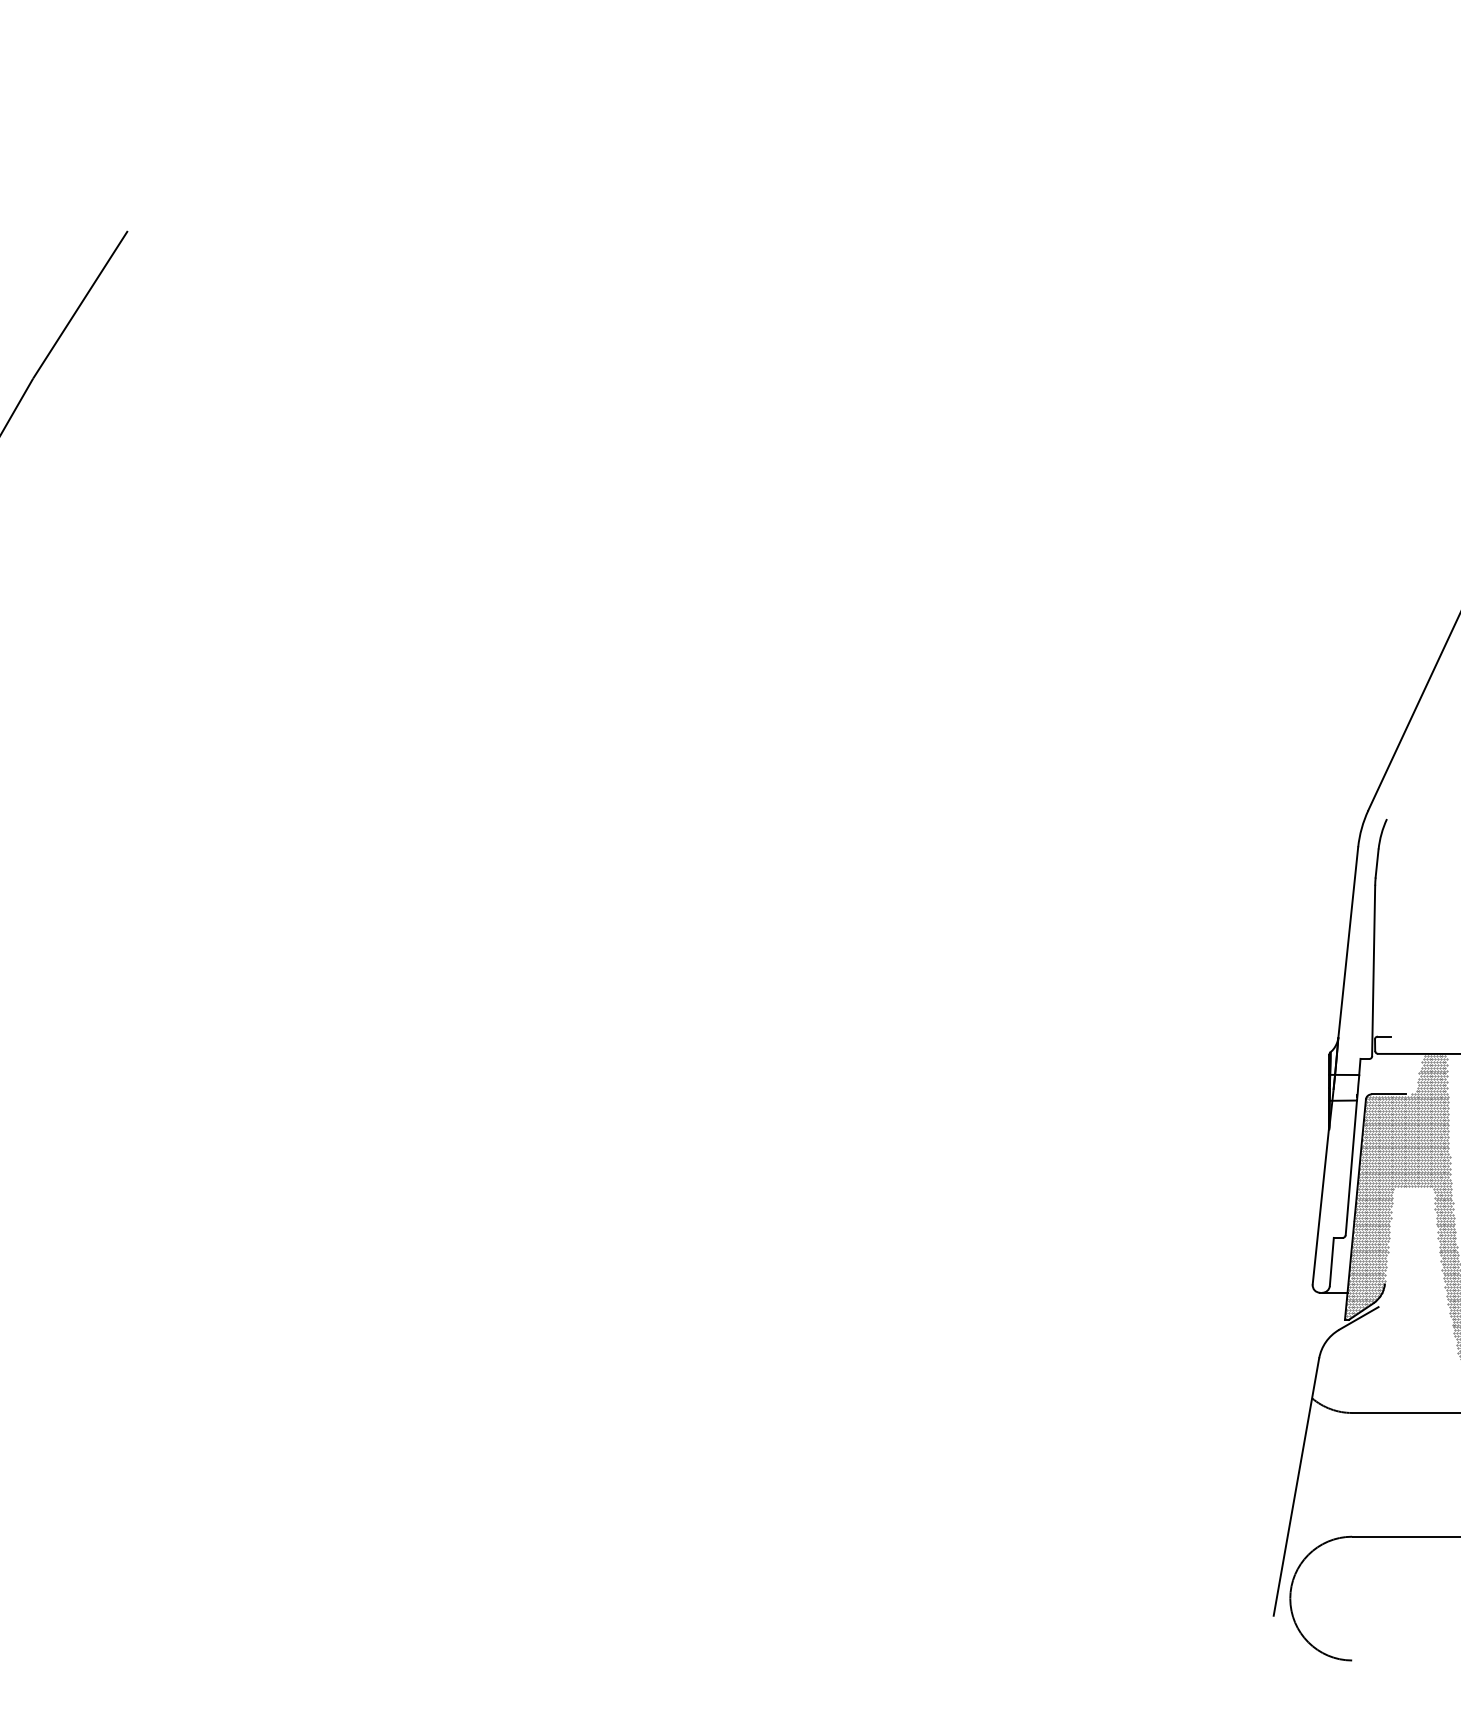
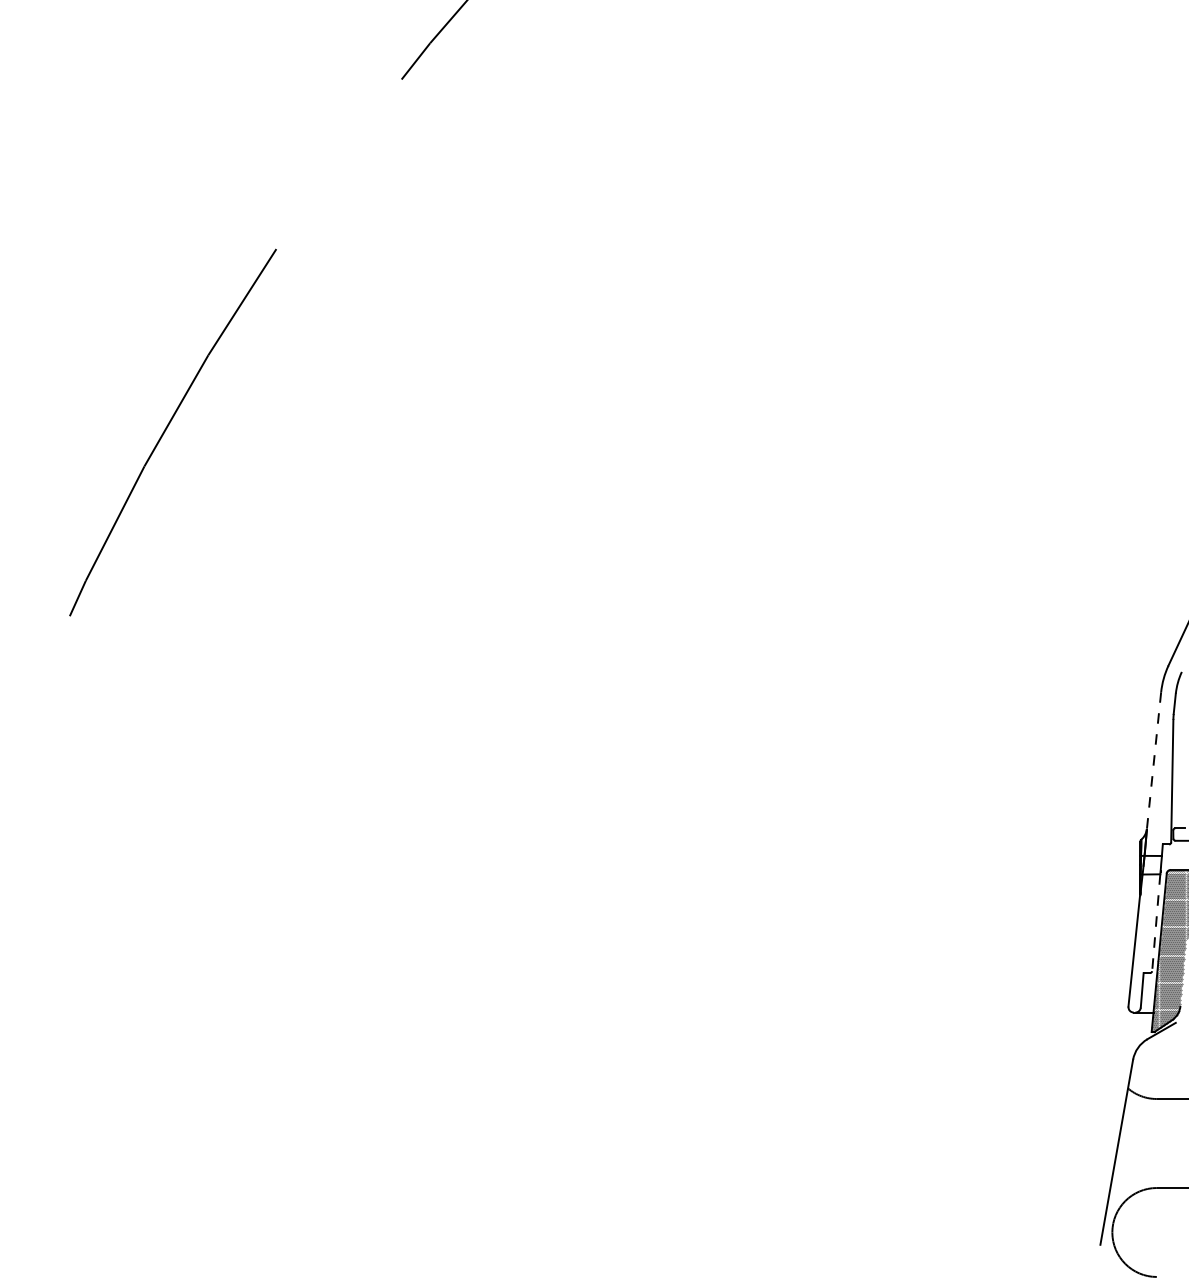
line: (1348, 942) -> (1154, 760), solid -> dashed
line: (1351, 1167) -> (1156, 922), solid -> dashed

